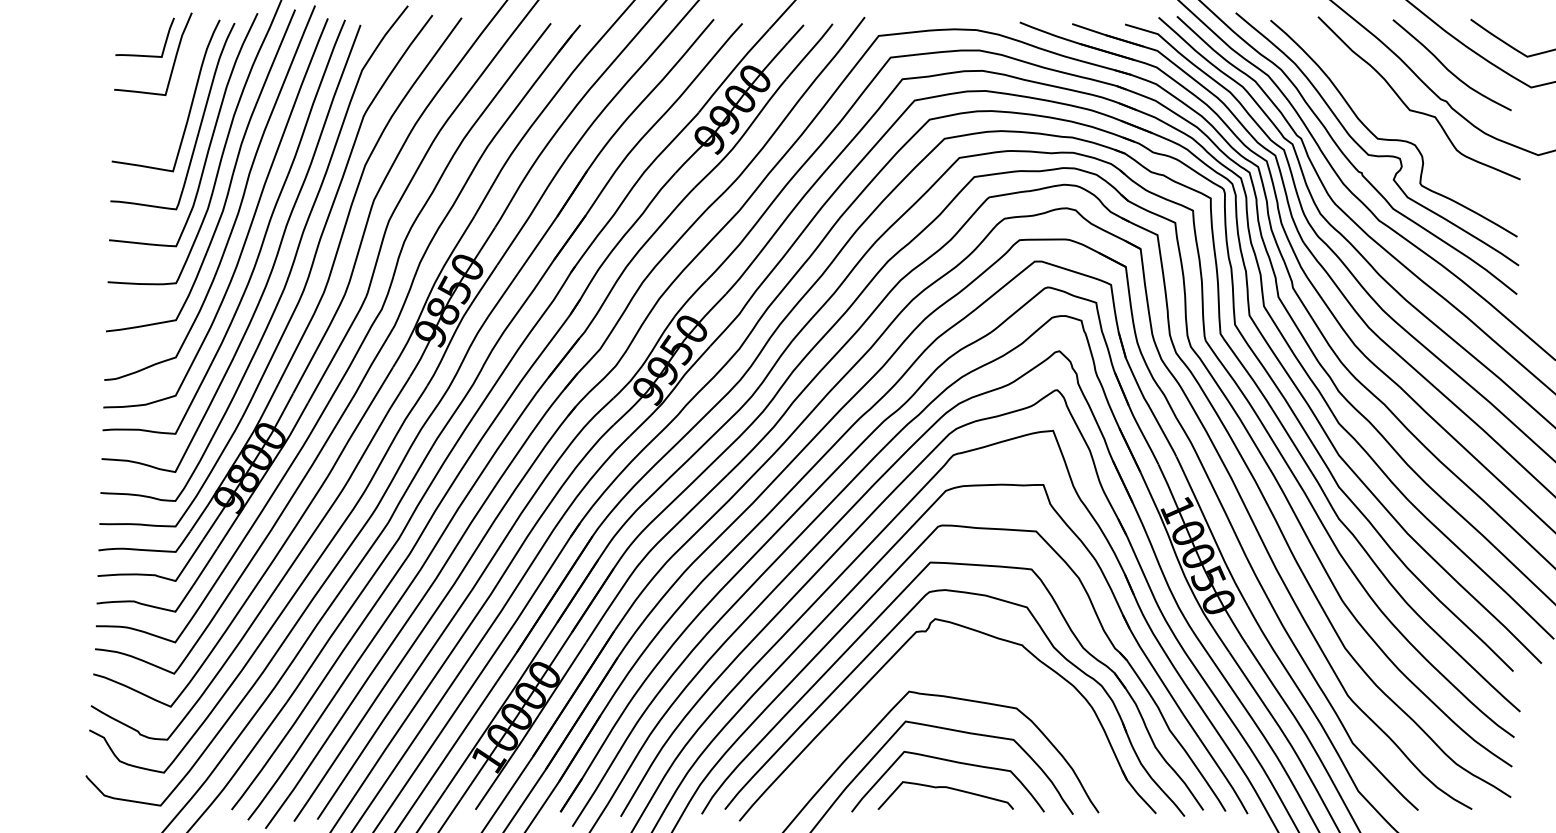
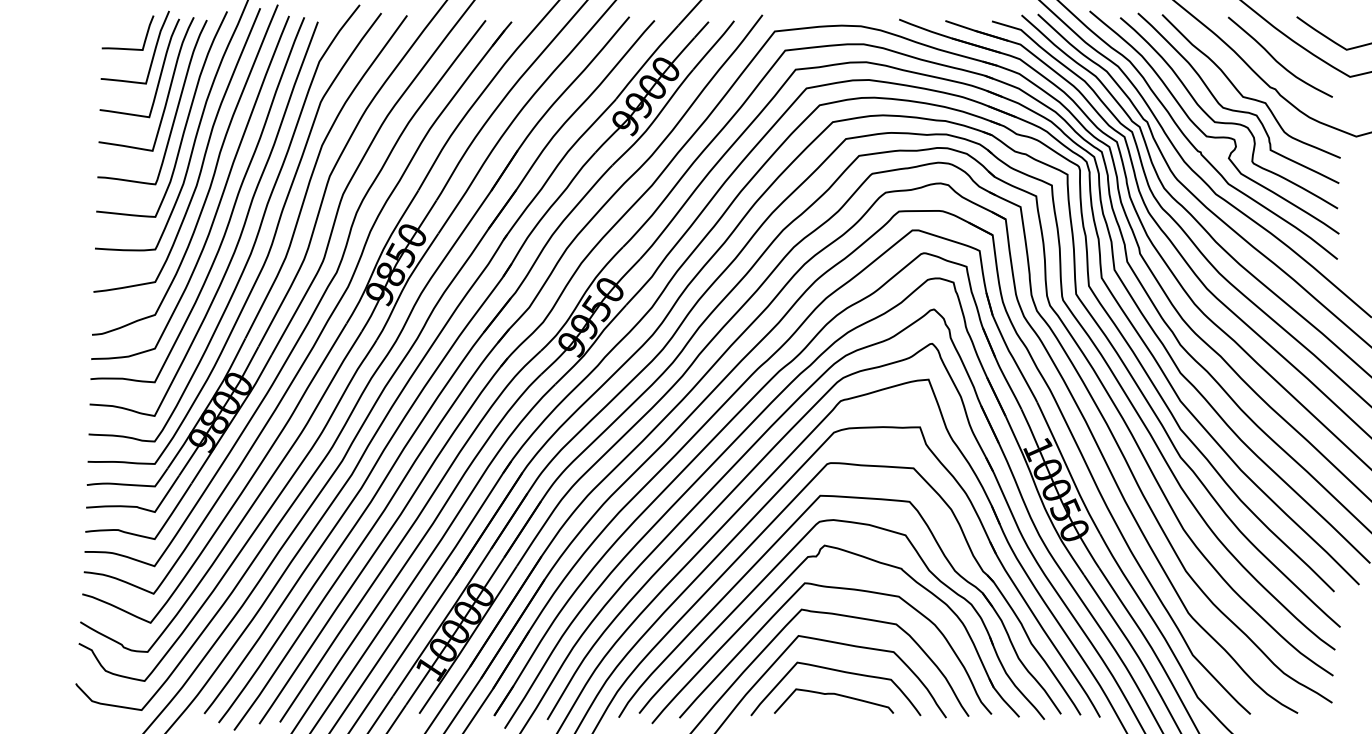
curve: (180, 85) -> (159, 75), added
curve: (1400, 124) -> (1234, 109), added
curve: (954, 668) -> (841, 589), added

